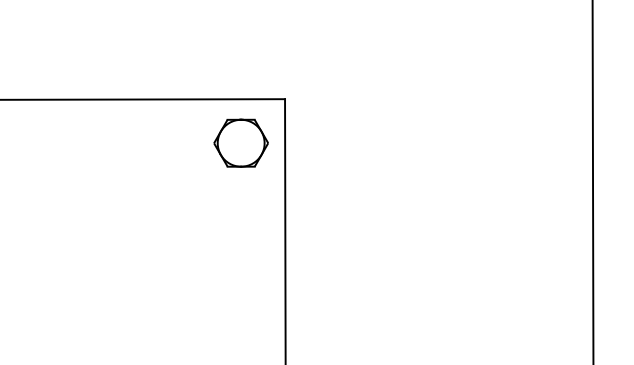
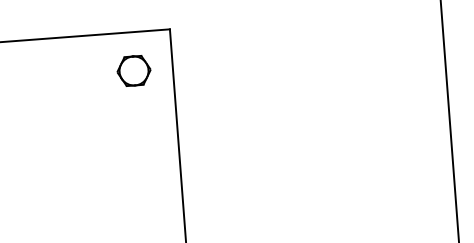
part: (240, 142) -> (133, 70), size x0.7

